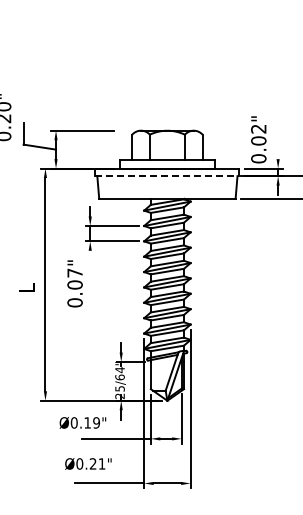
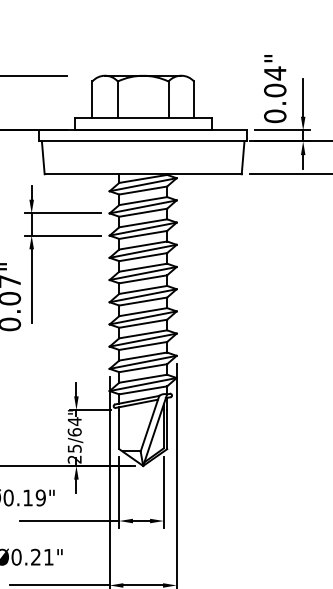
text: (258, 129) -> (274, 74), 0.02" -> 0.04"
line: (278, 146) -> (303, 98), added
line: (167, 176) -> (143, 141), dashed -> solid
line: (90, 275) -> (32, 284), added

